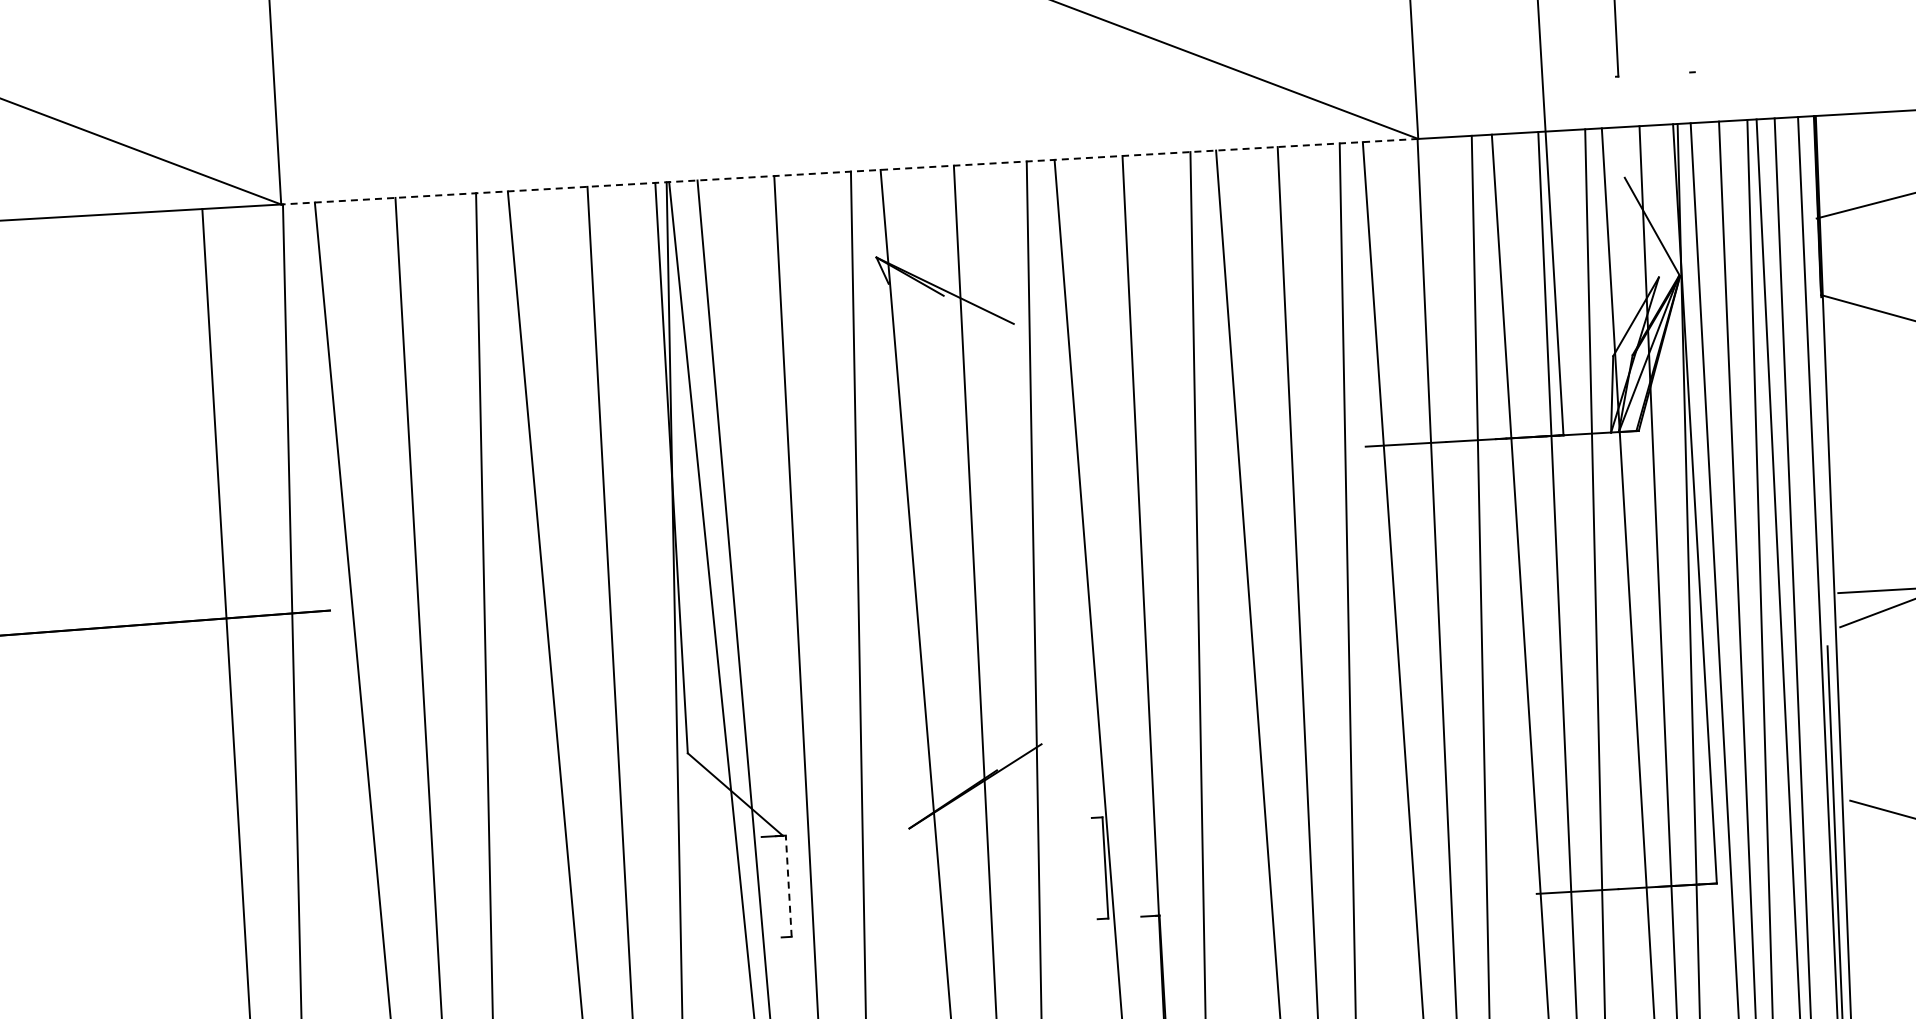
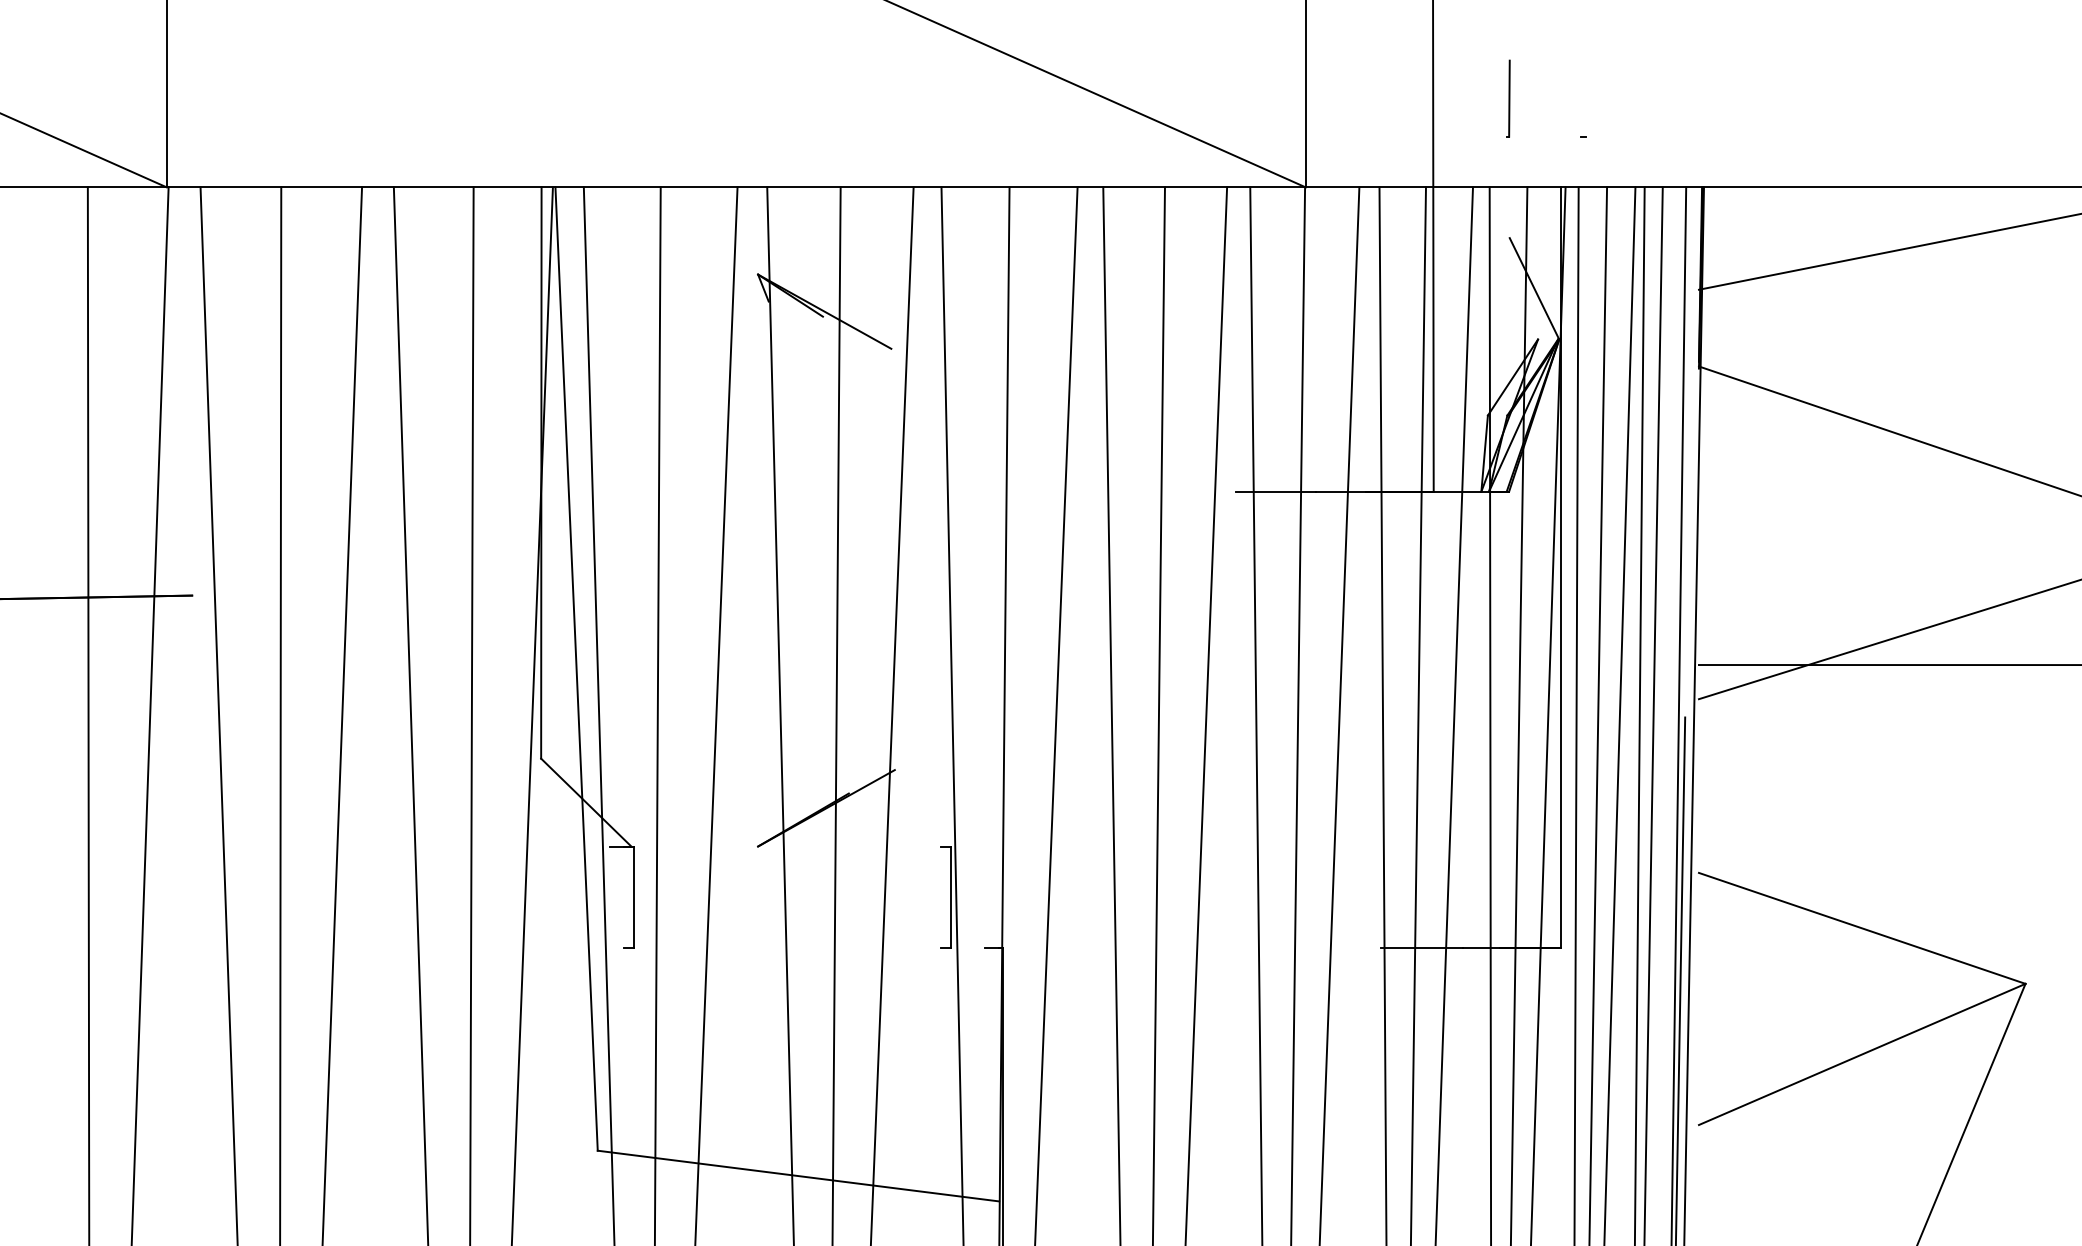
line: (848, 171) -> (735, 187), dashed -> solid
line: (788, 886) -> (634, 897), dashed -> solid

